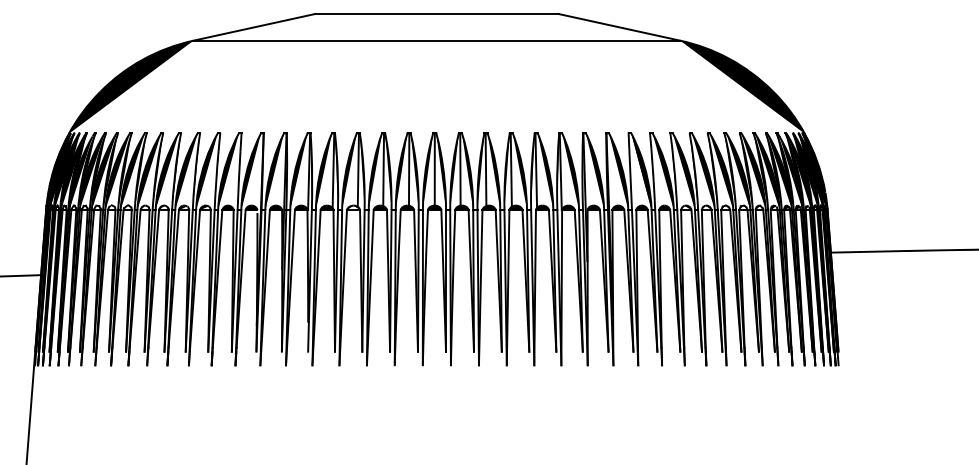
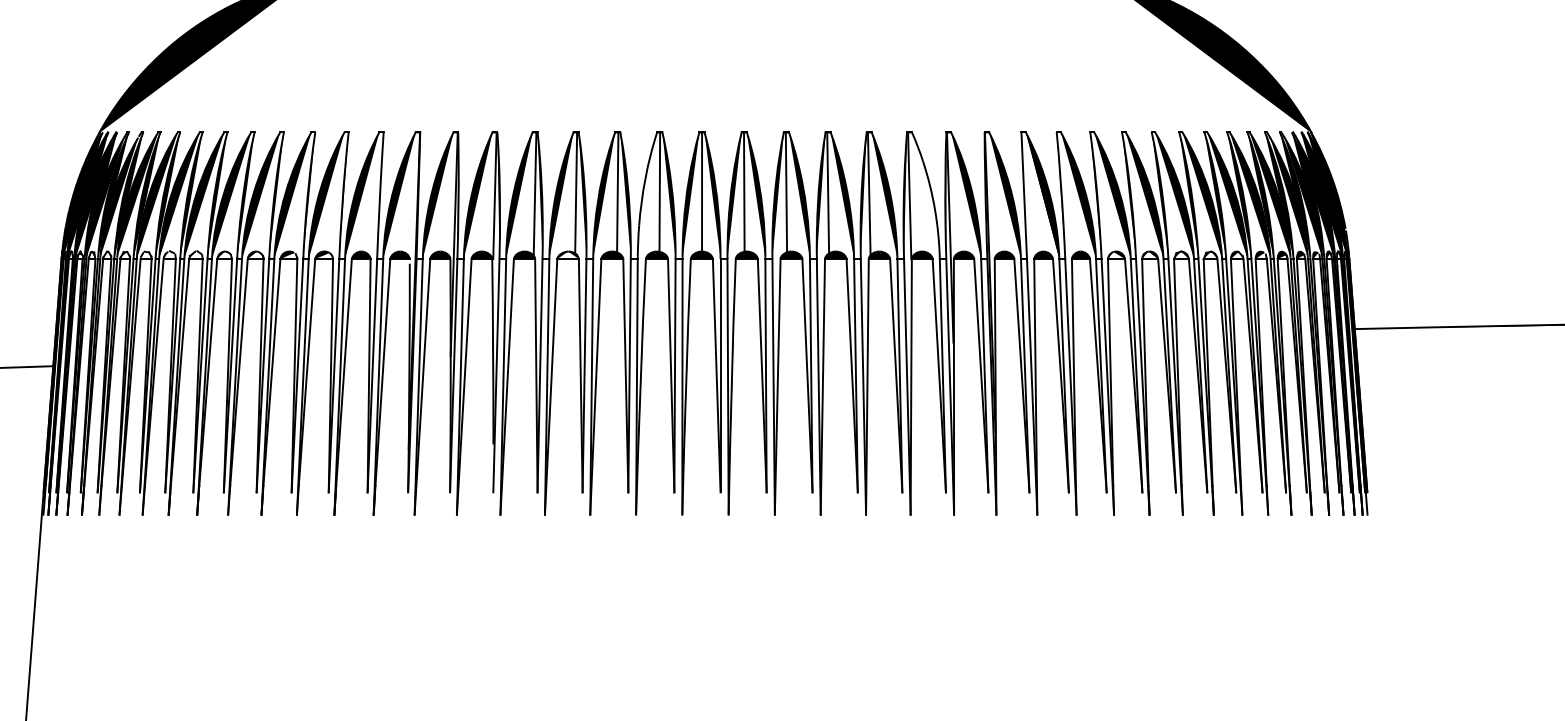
fill: (401, 171) -> (647, 195), removed
fill: (570, 171) -> (925, 195), removed

